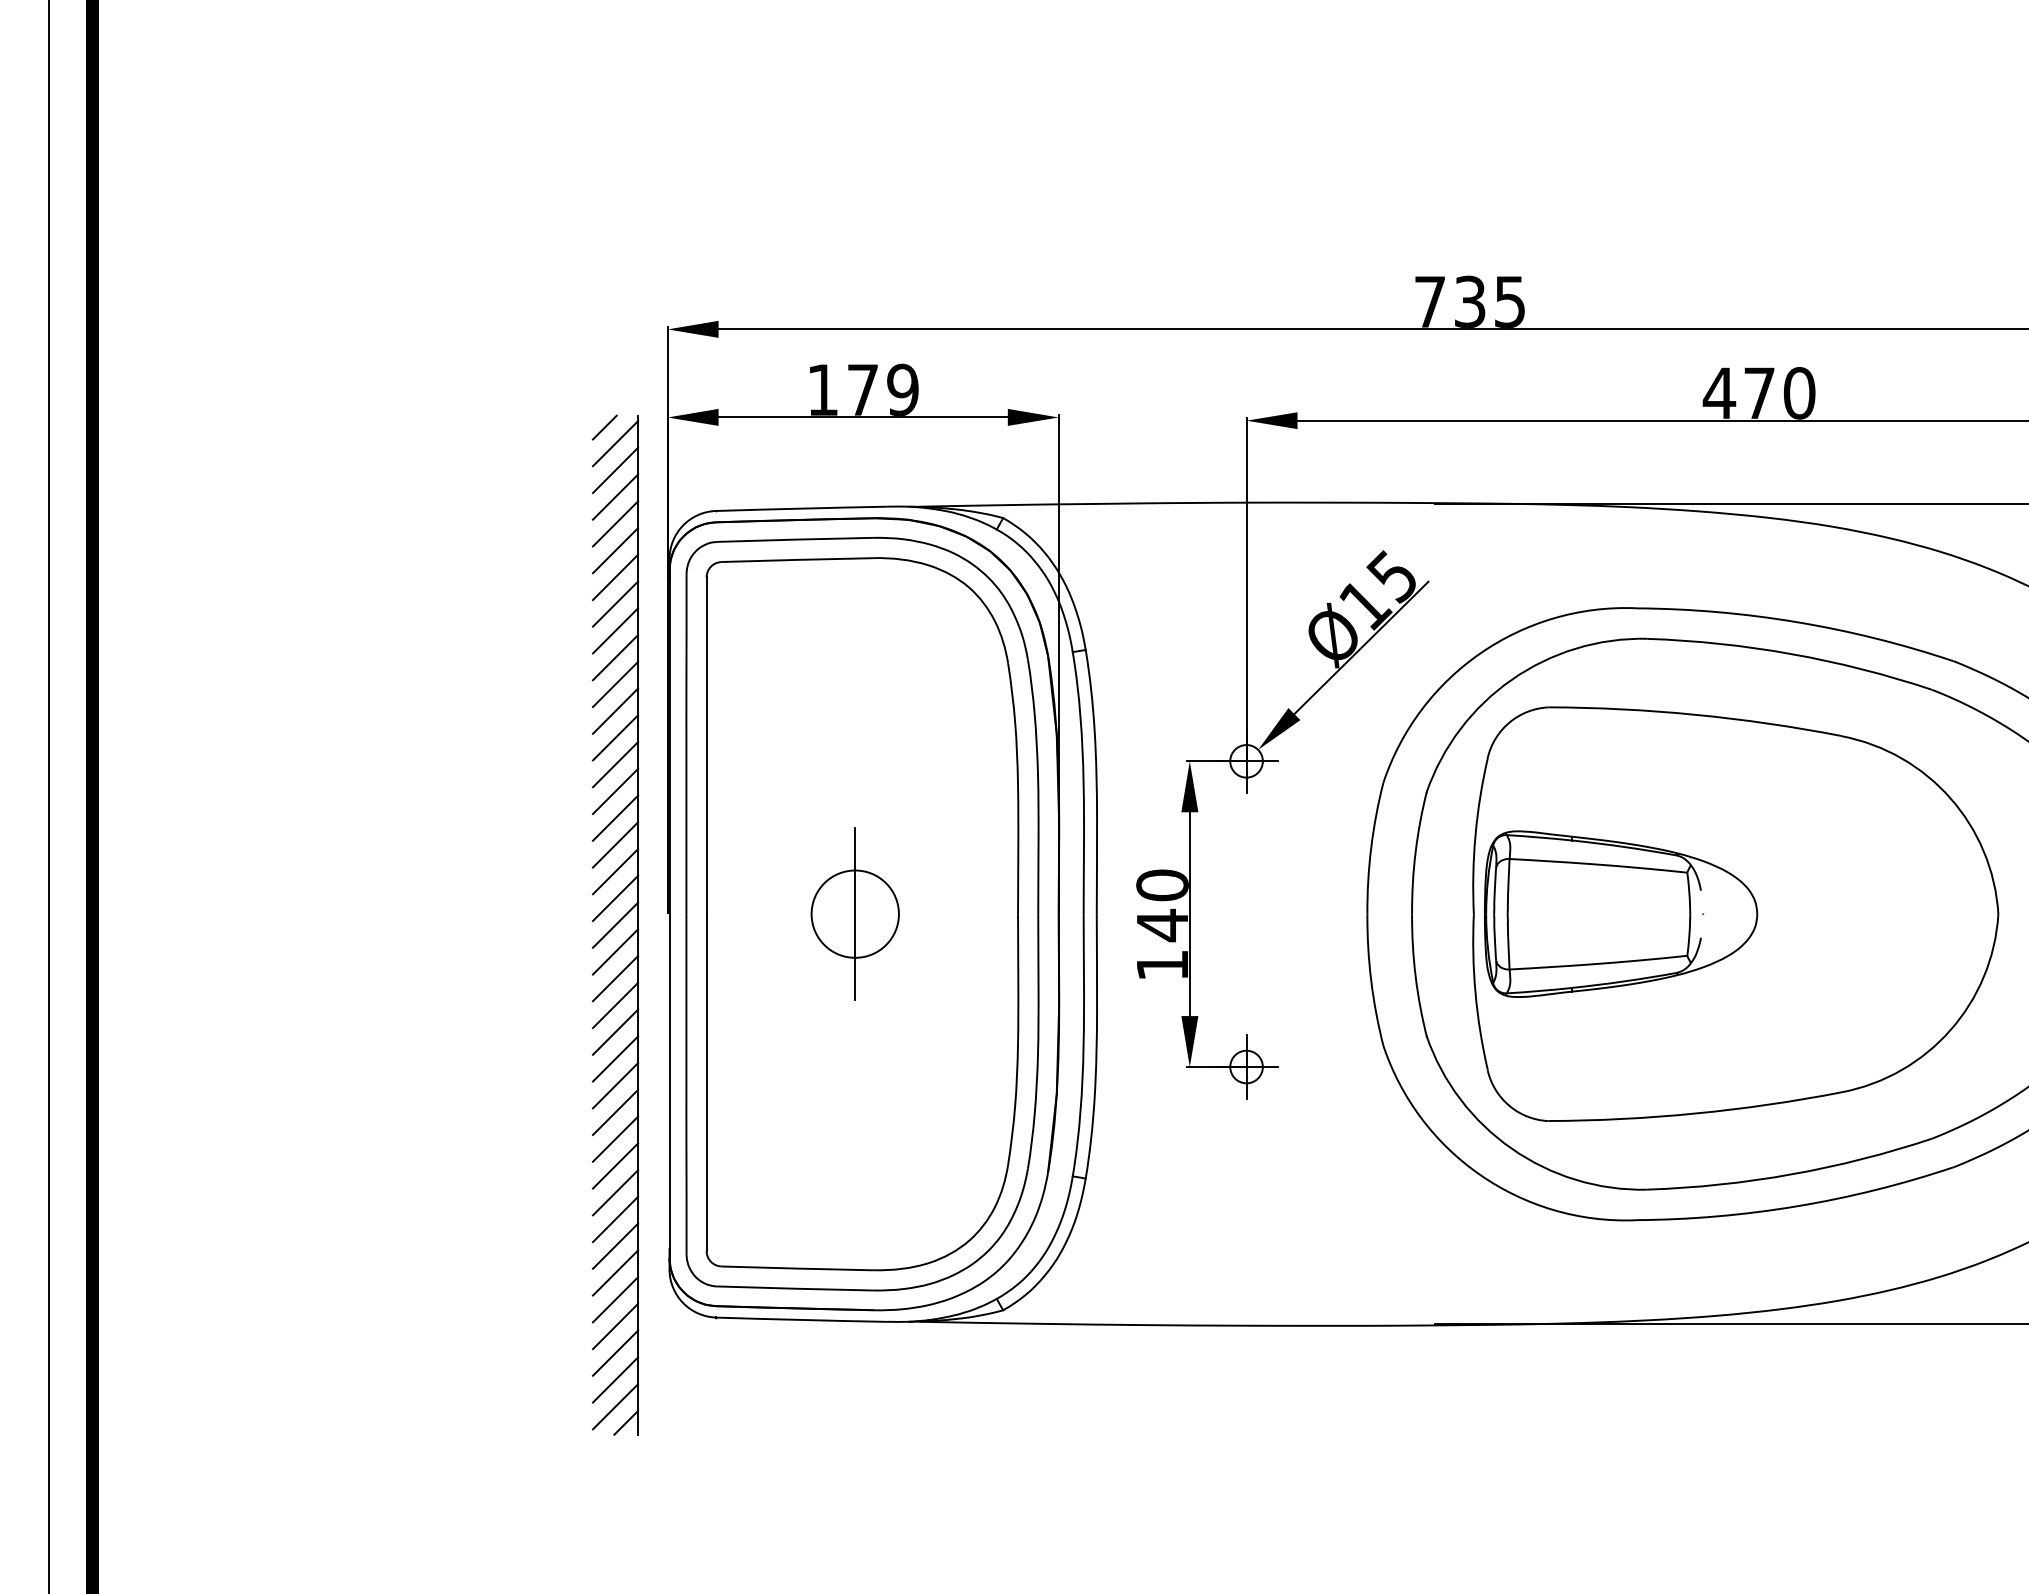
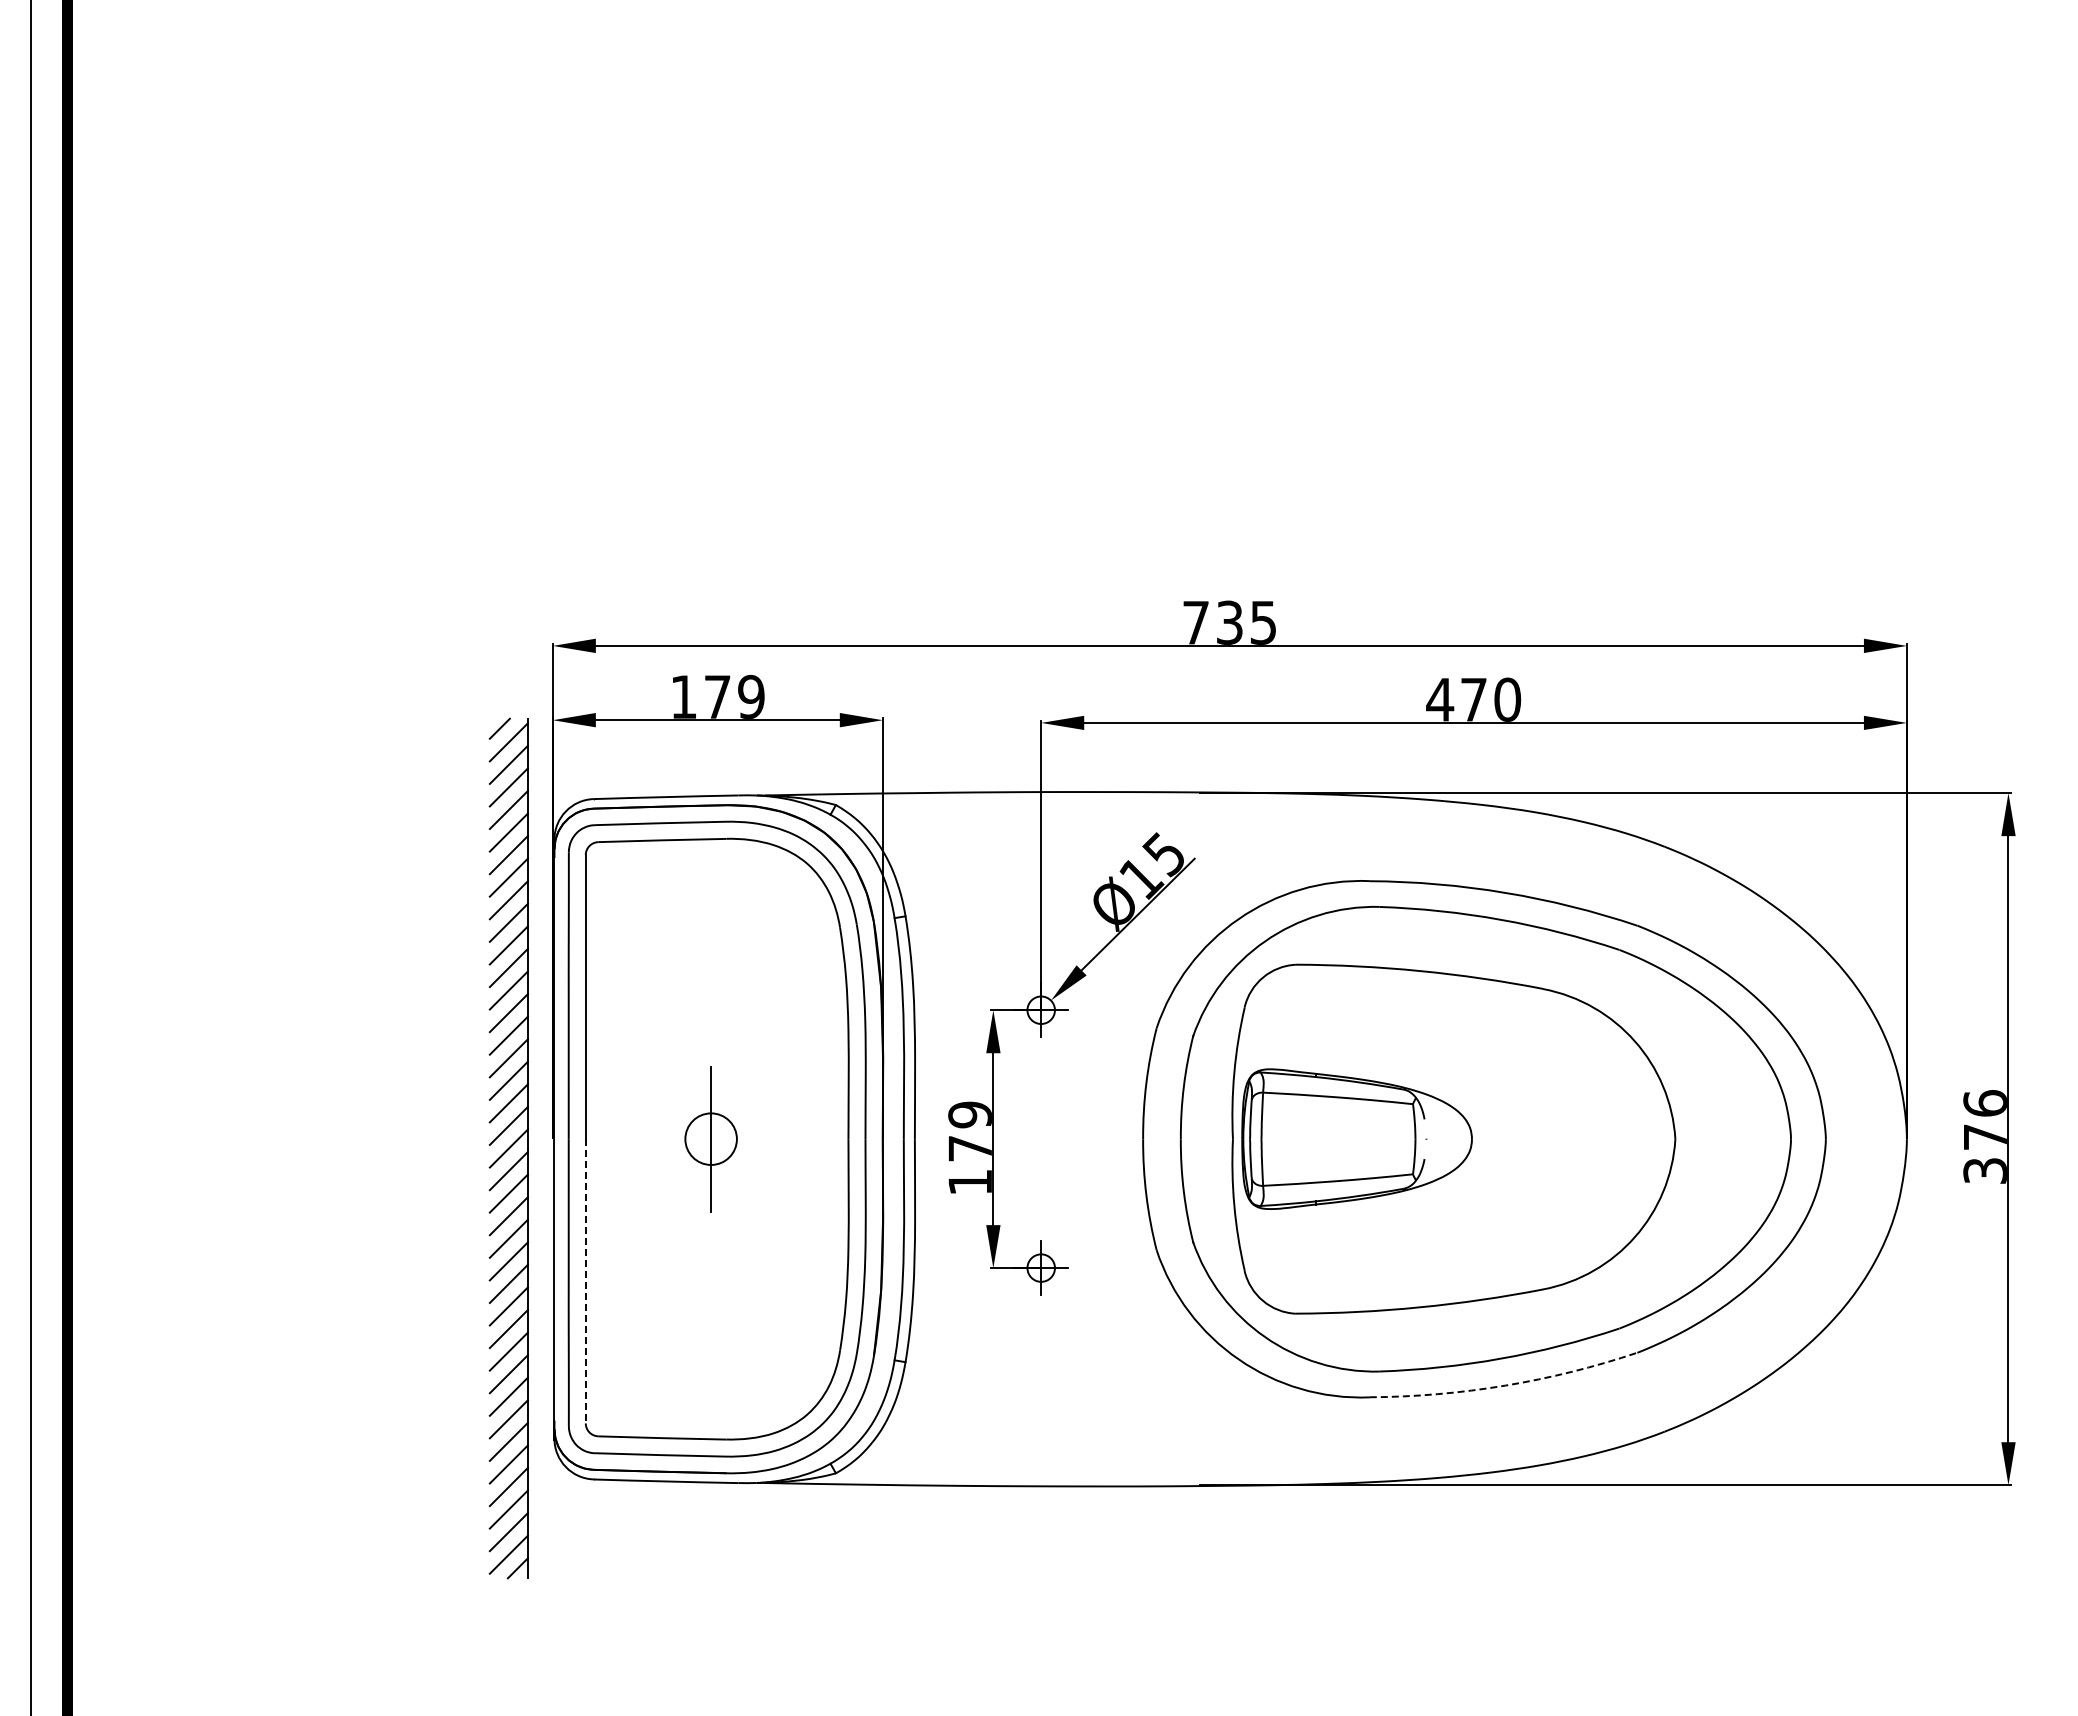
text: (1161, 905) -> (969, 1131), 140 -> 179
circle: (855, 914) -> (711, 1139), size x0.7
line: (706, 1082) -> (585, 1281), solid -> dashed
arc: (1796, 1206) -> (1505, 1385), solid -> dashed

